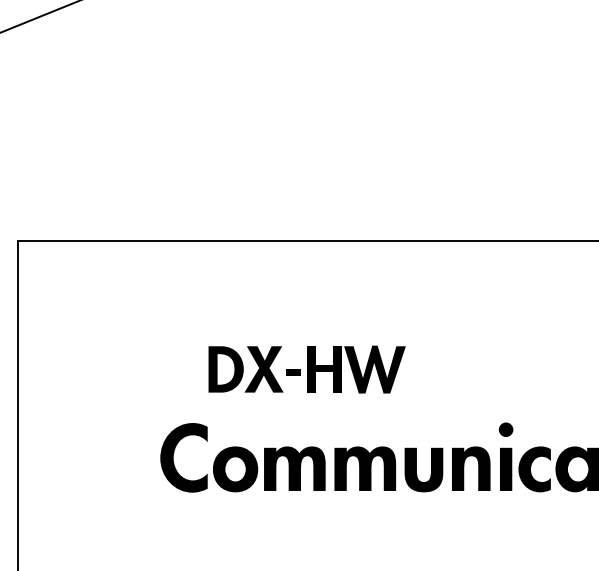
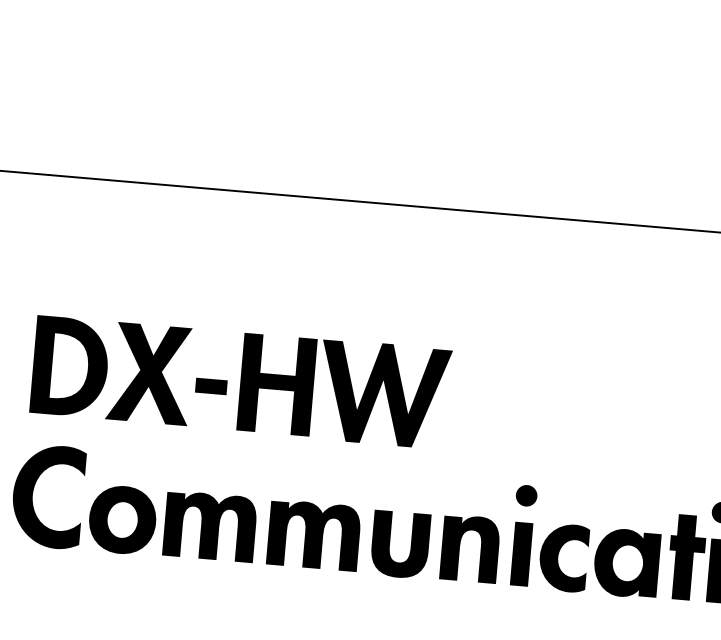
part: (306, 369) -> (239, 381), size x1.43

